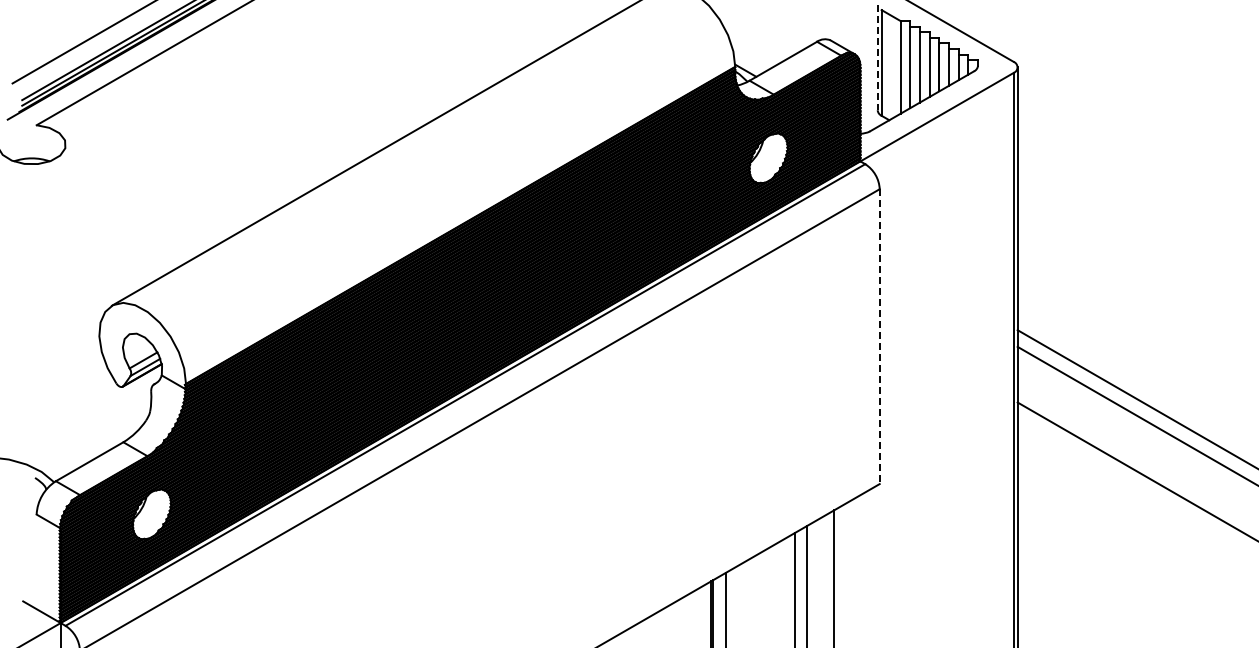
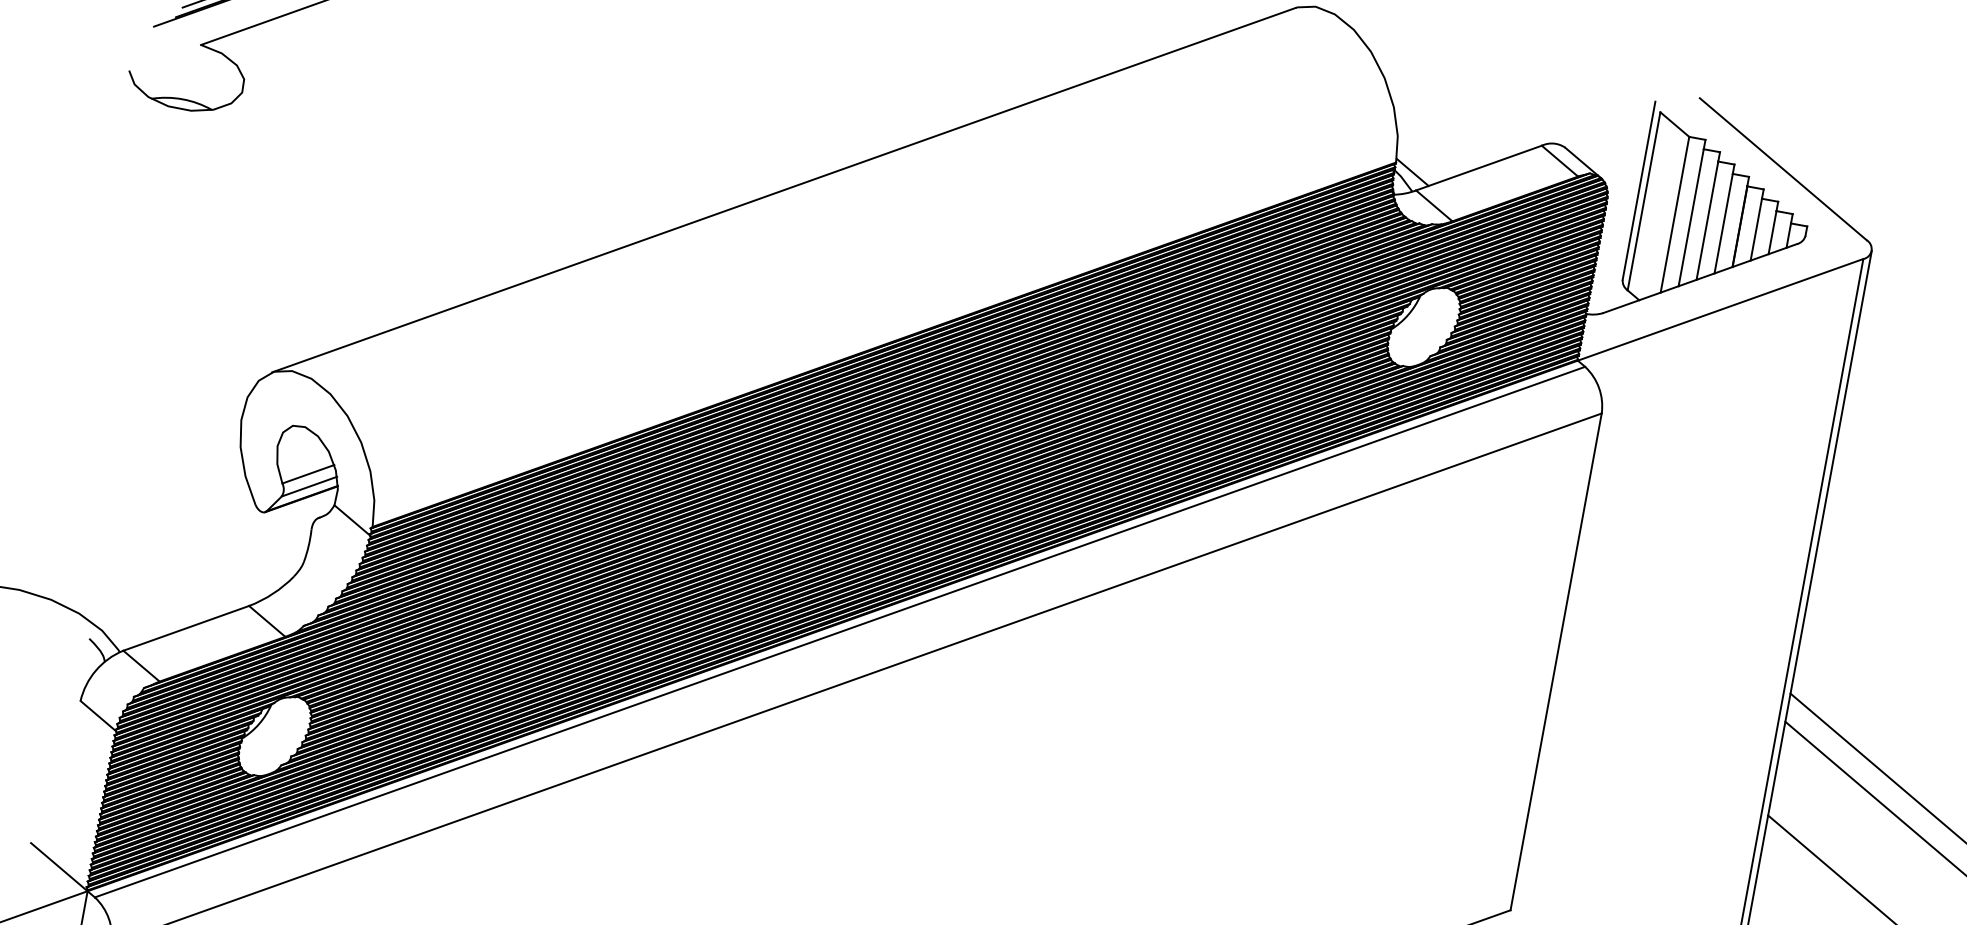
line: (877, 57) -> (1638, 190), dashed -> solid
line: (879, 337) -> (1555, 663), dashed -> solid

